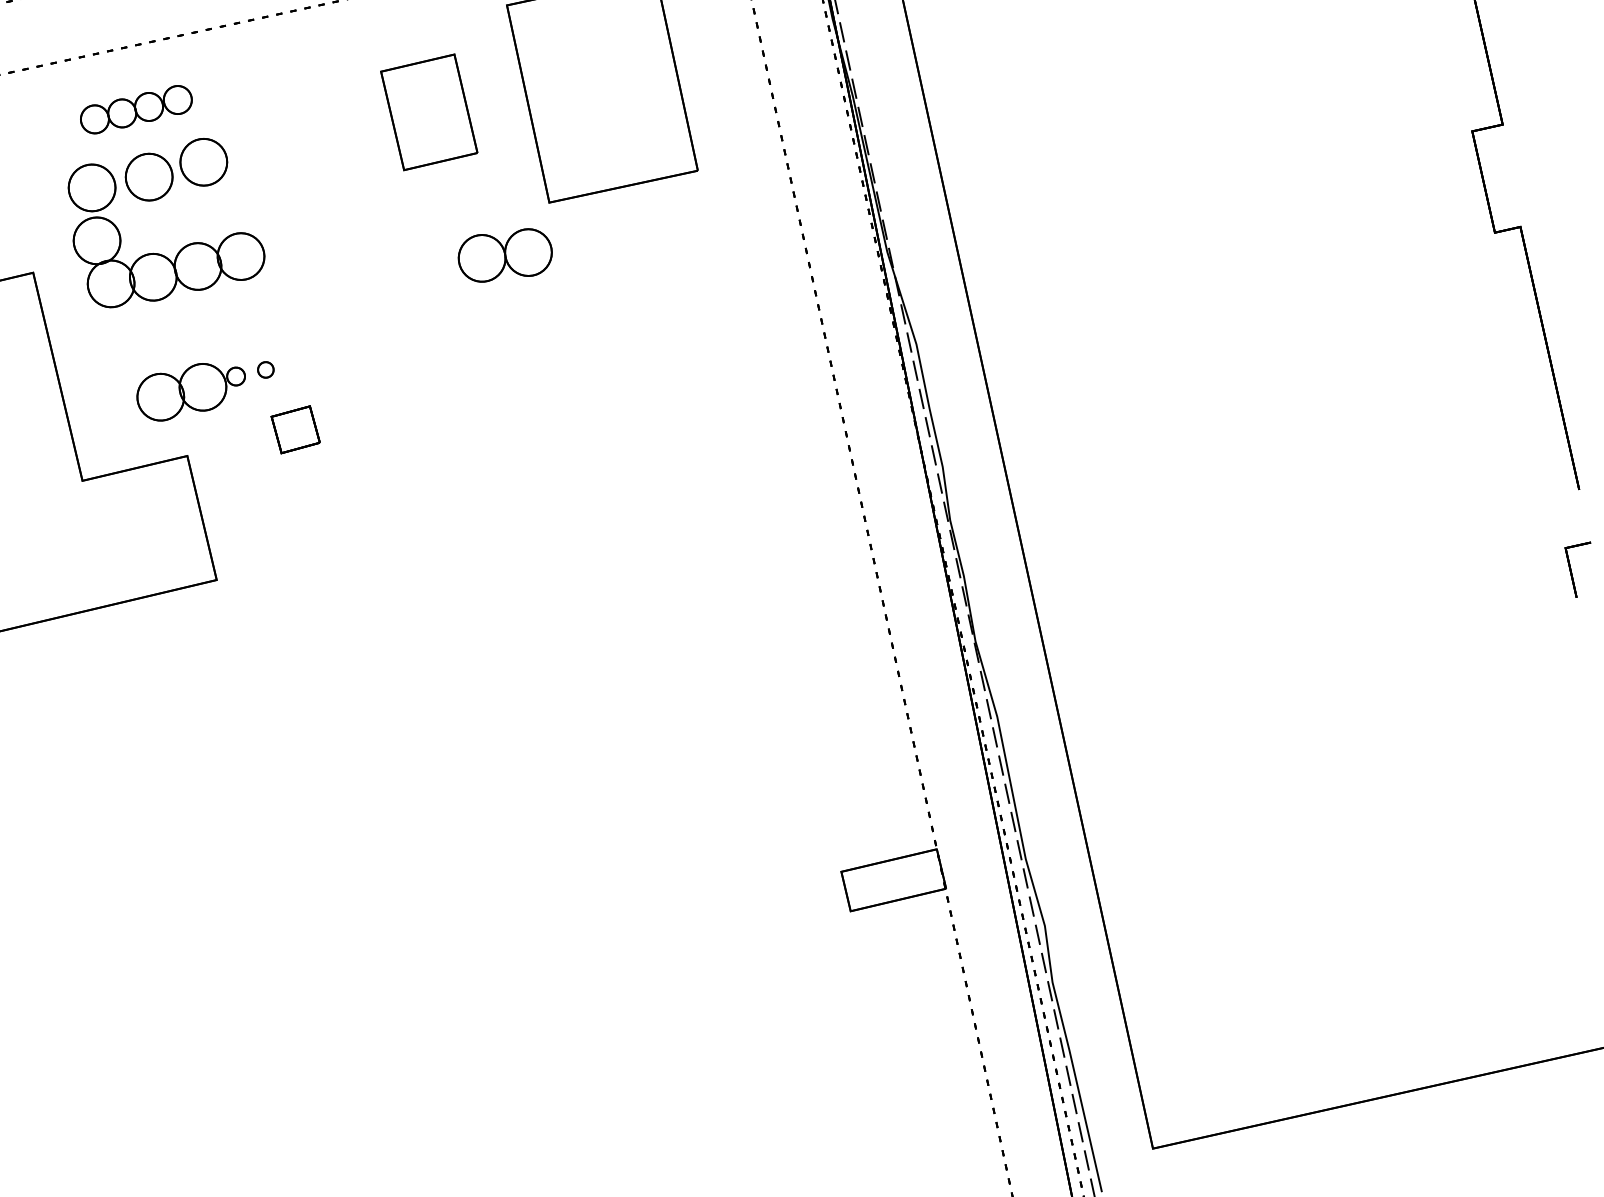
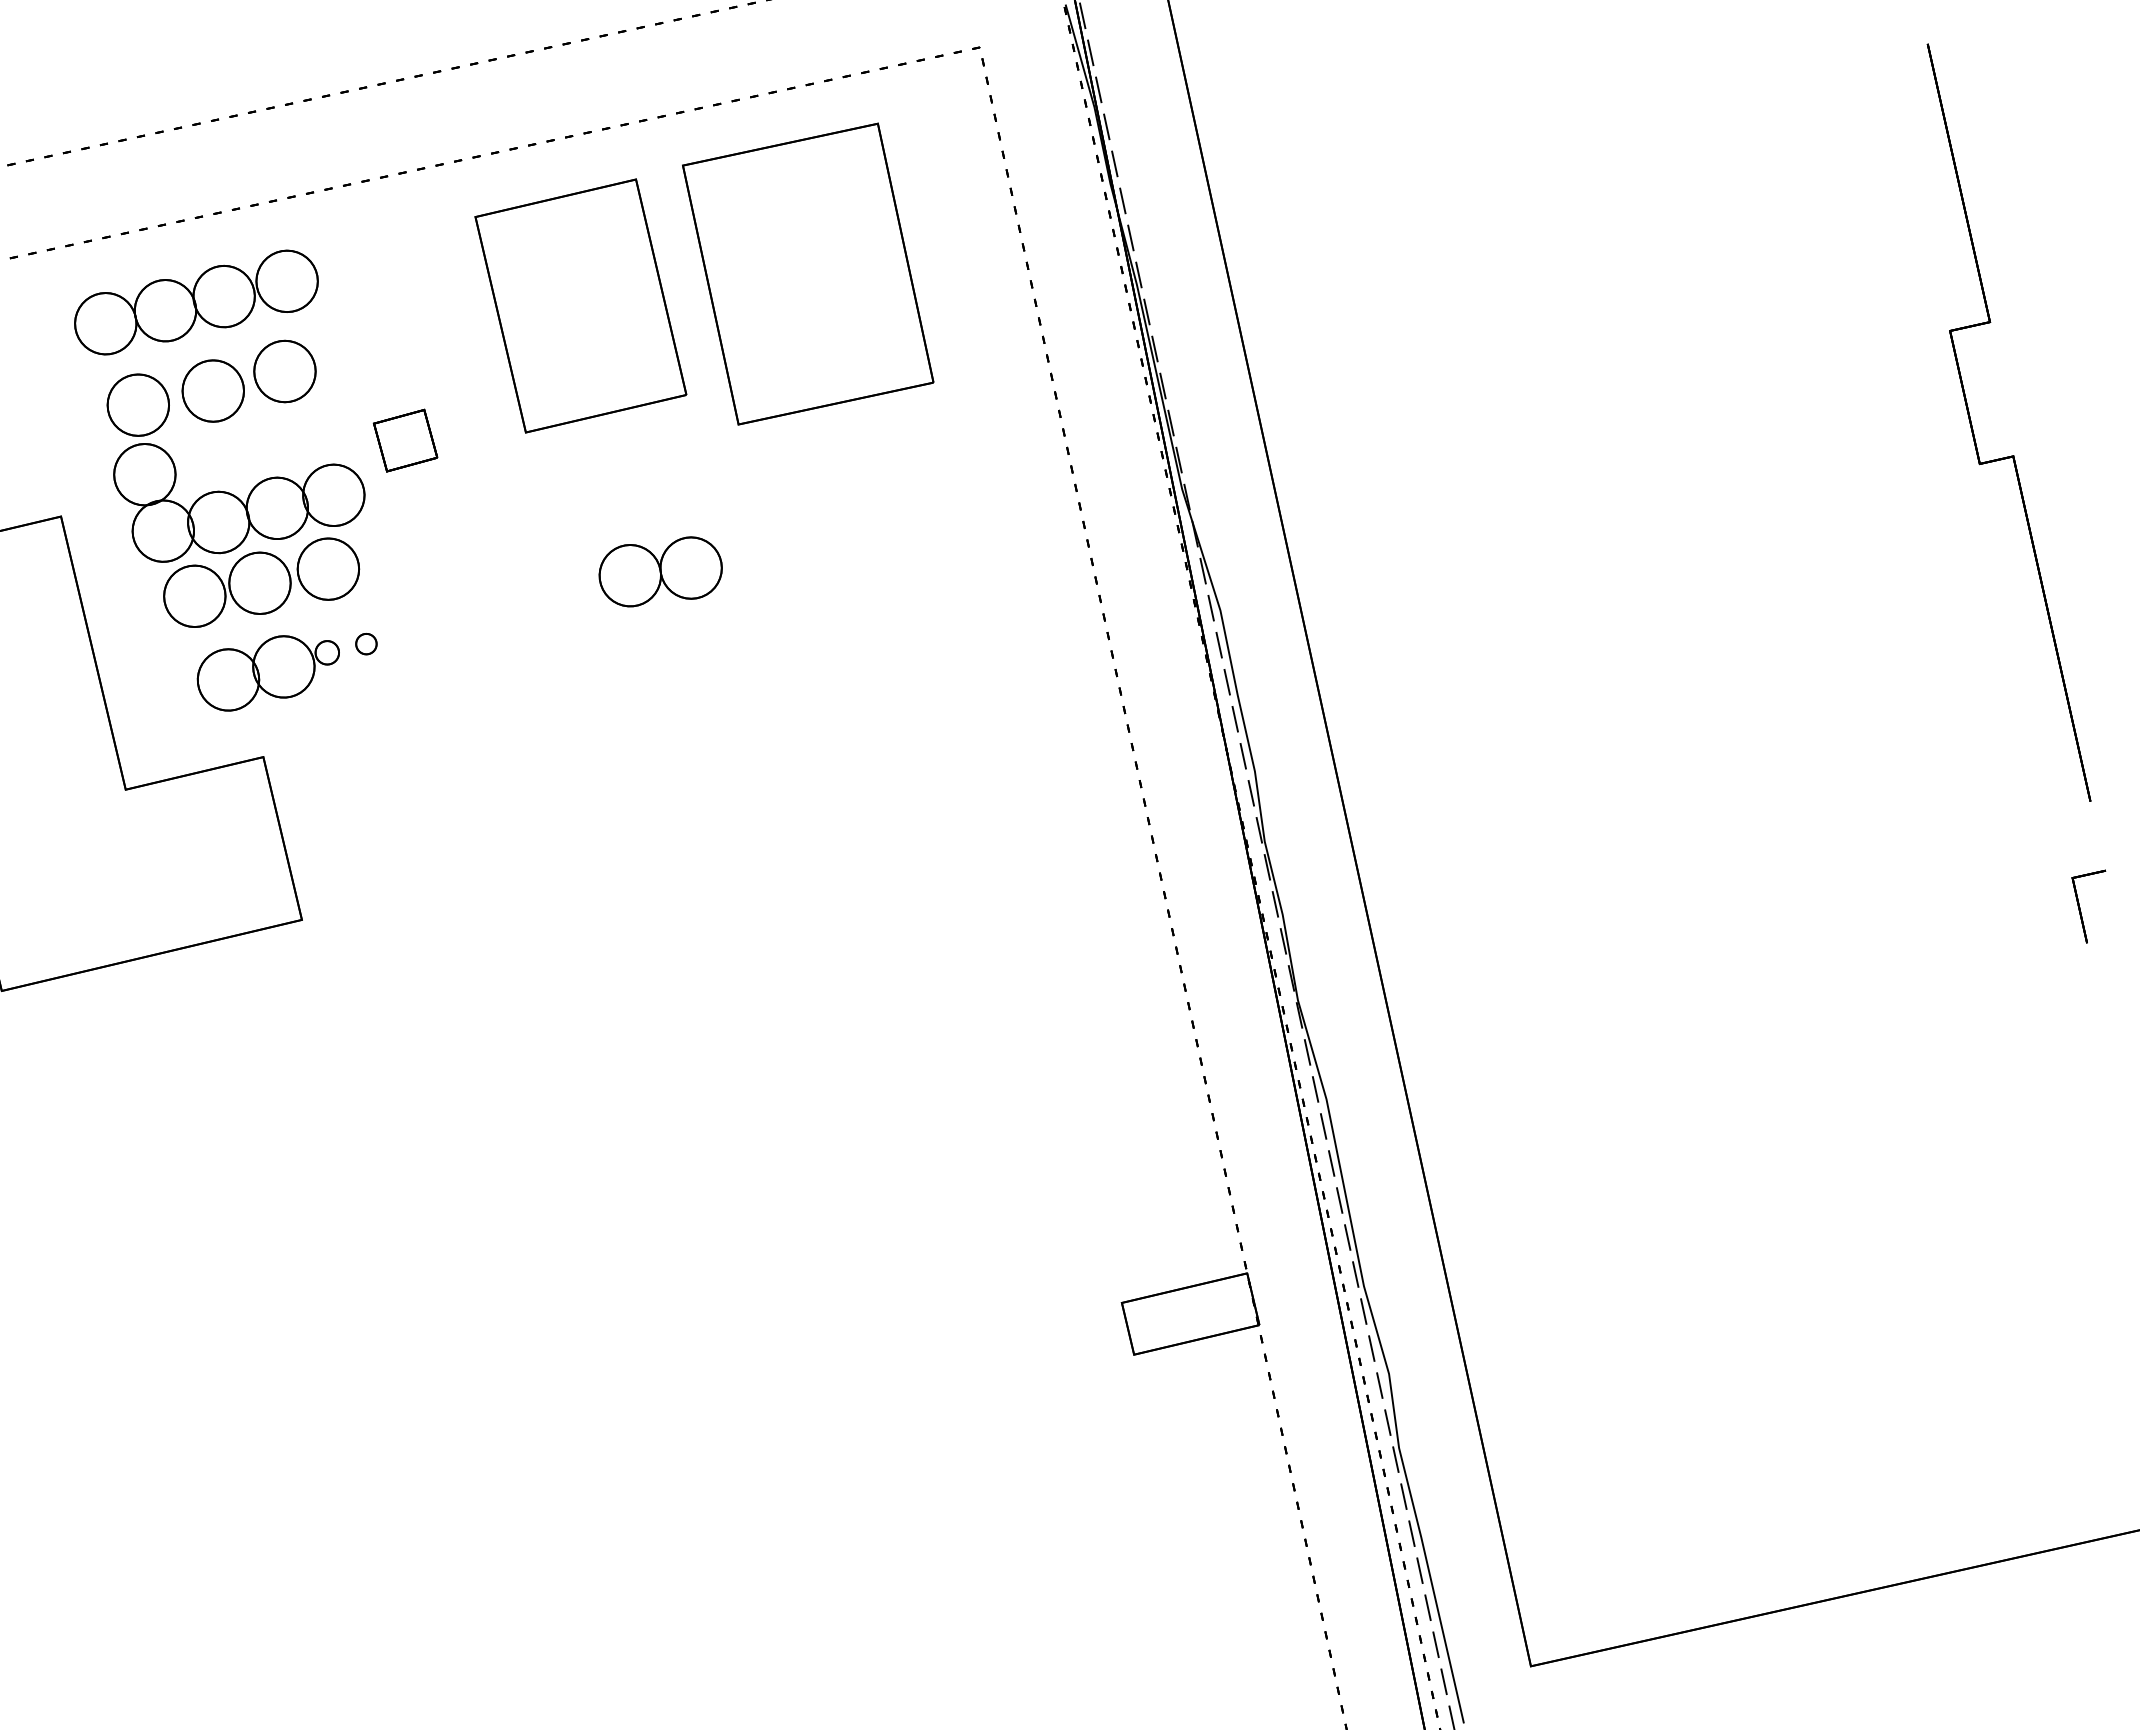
part: (136, 109) -> (196, 302), size x1.67
part: (428, 111) -> (580, 305), size x1.67
part: (505, 255) -> (660, 571), moved
part: (185, 322) -> (261, 582), added
part: (295, 429) -> (405, 440), moved

